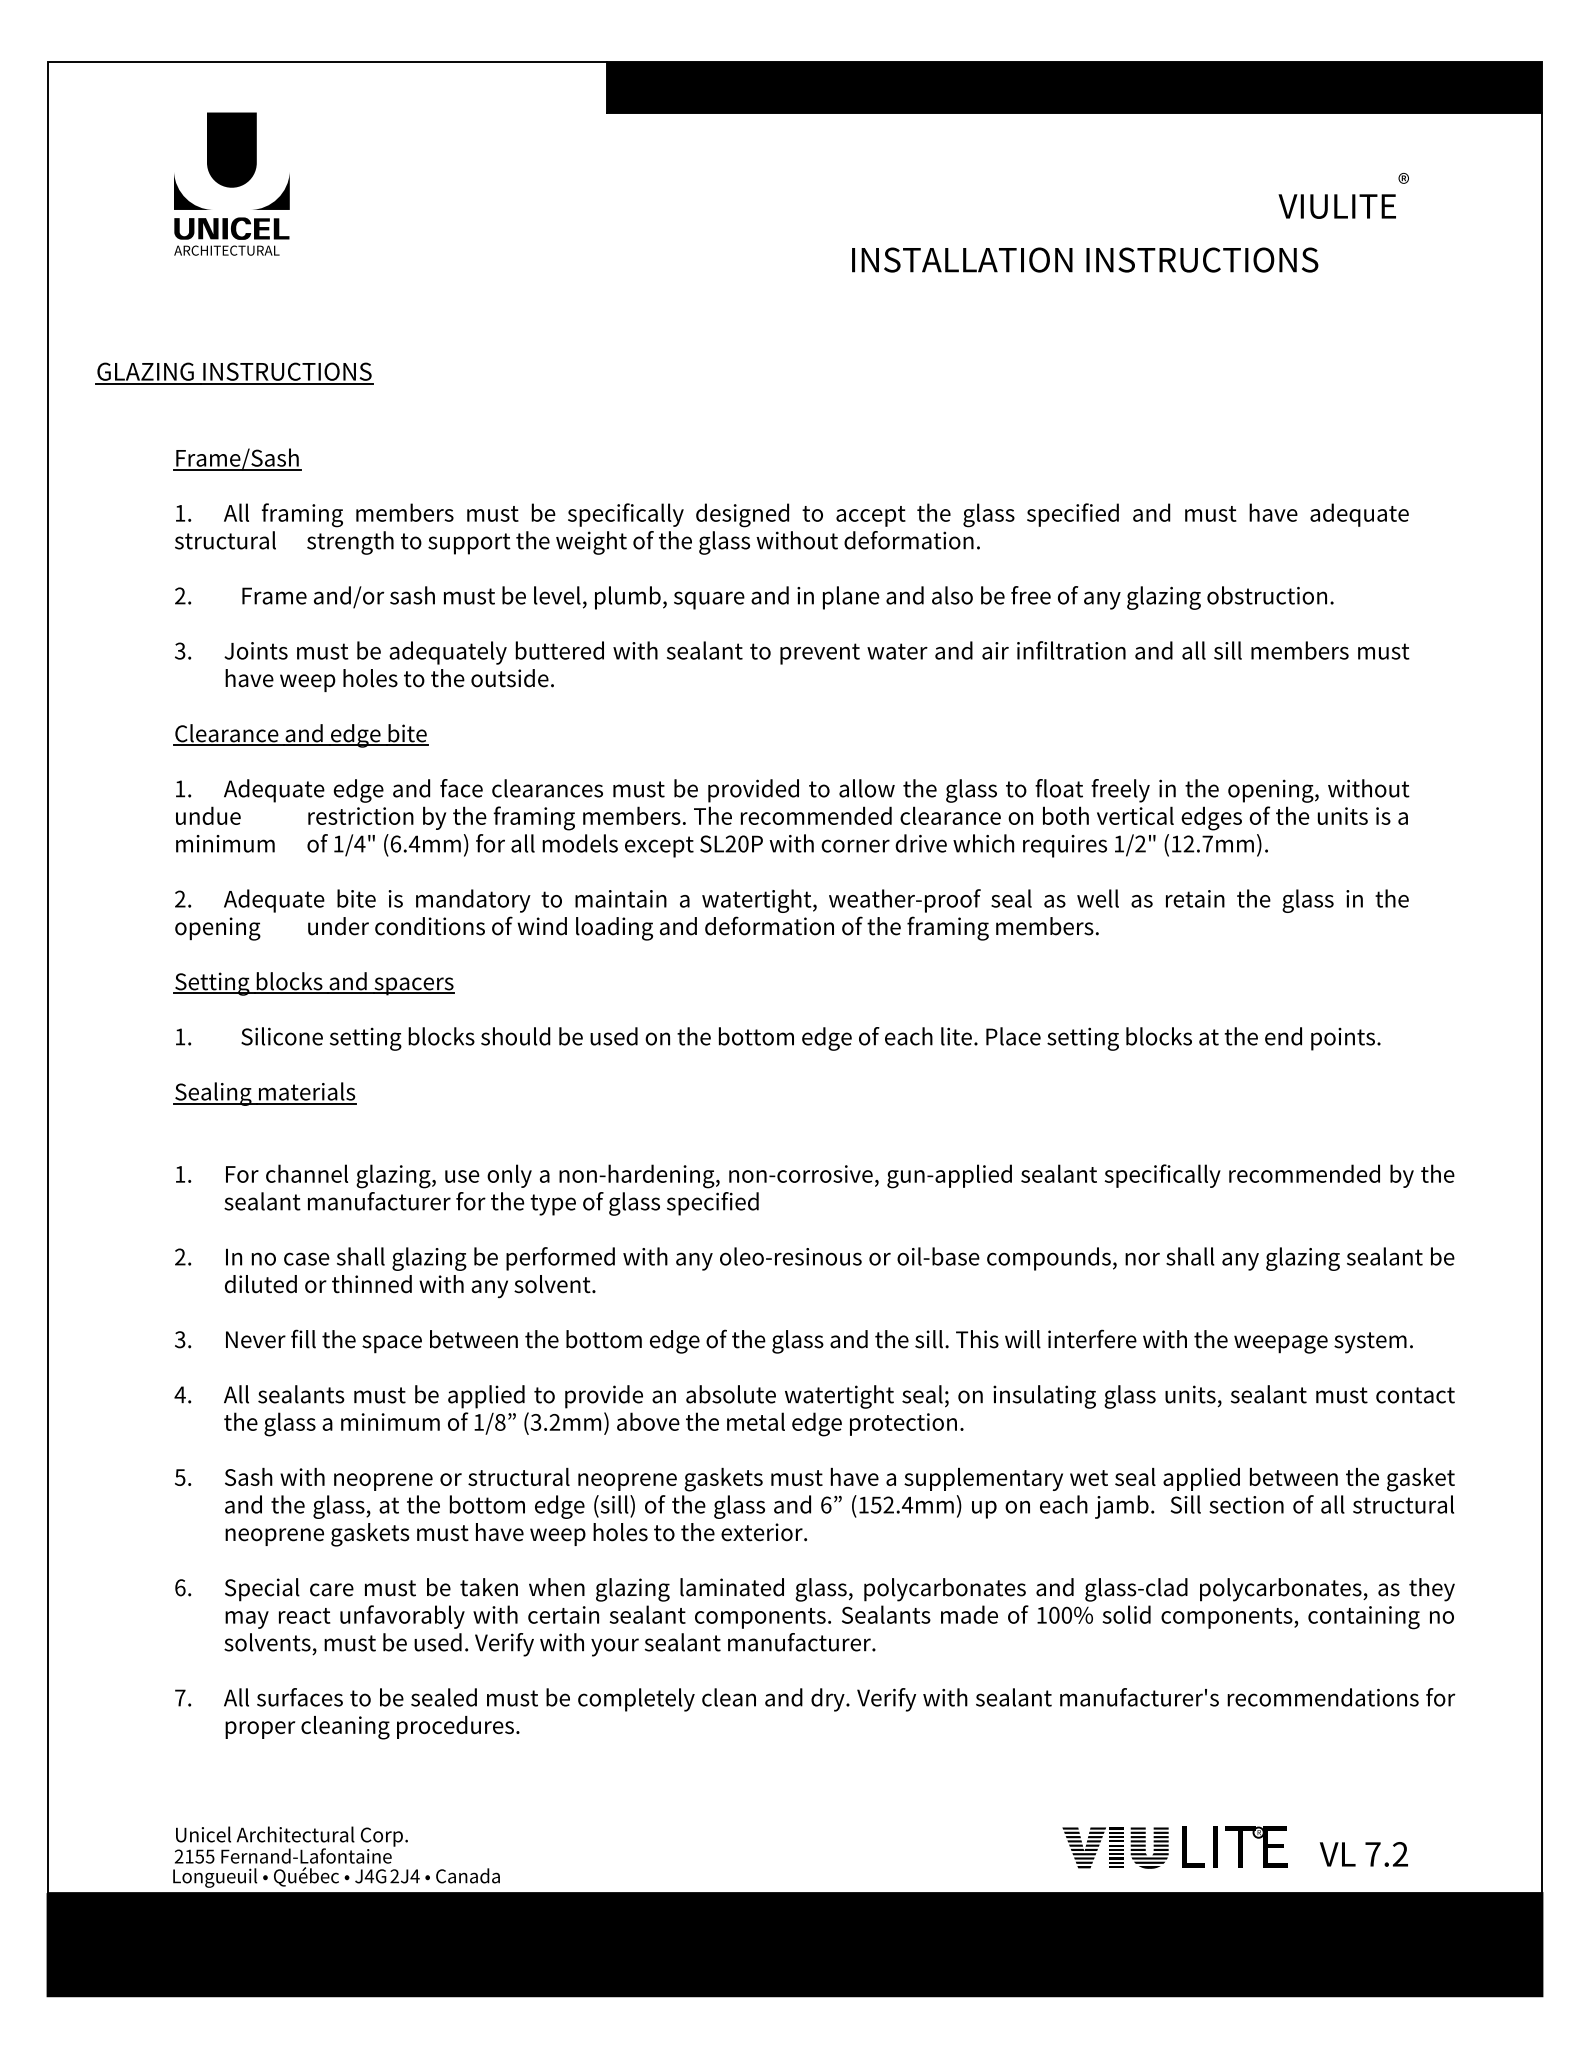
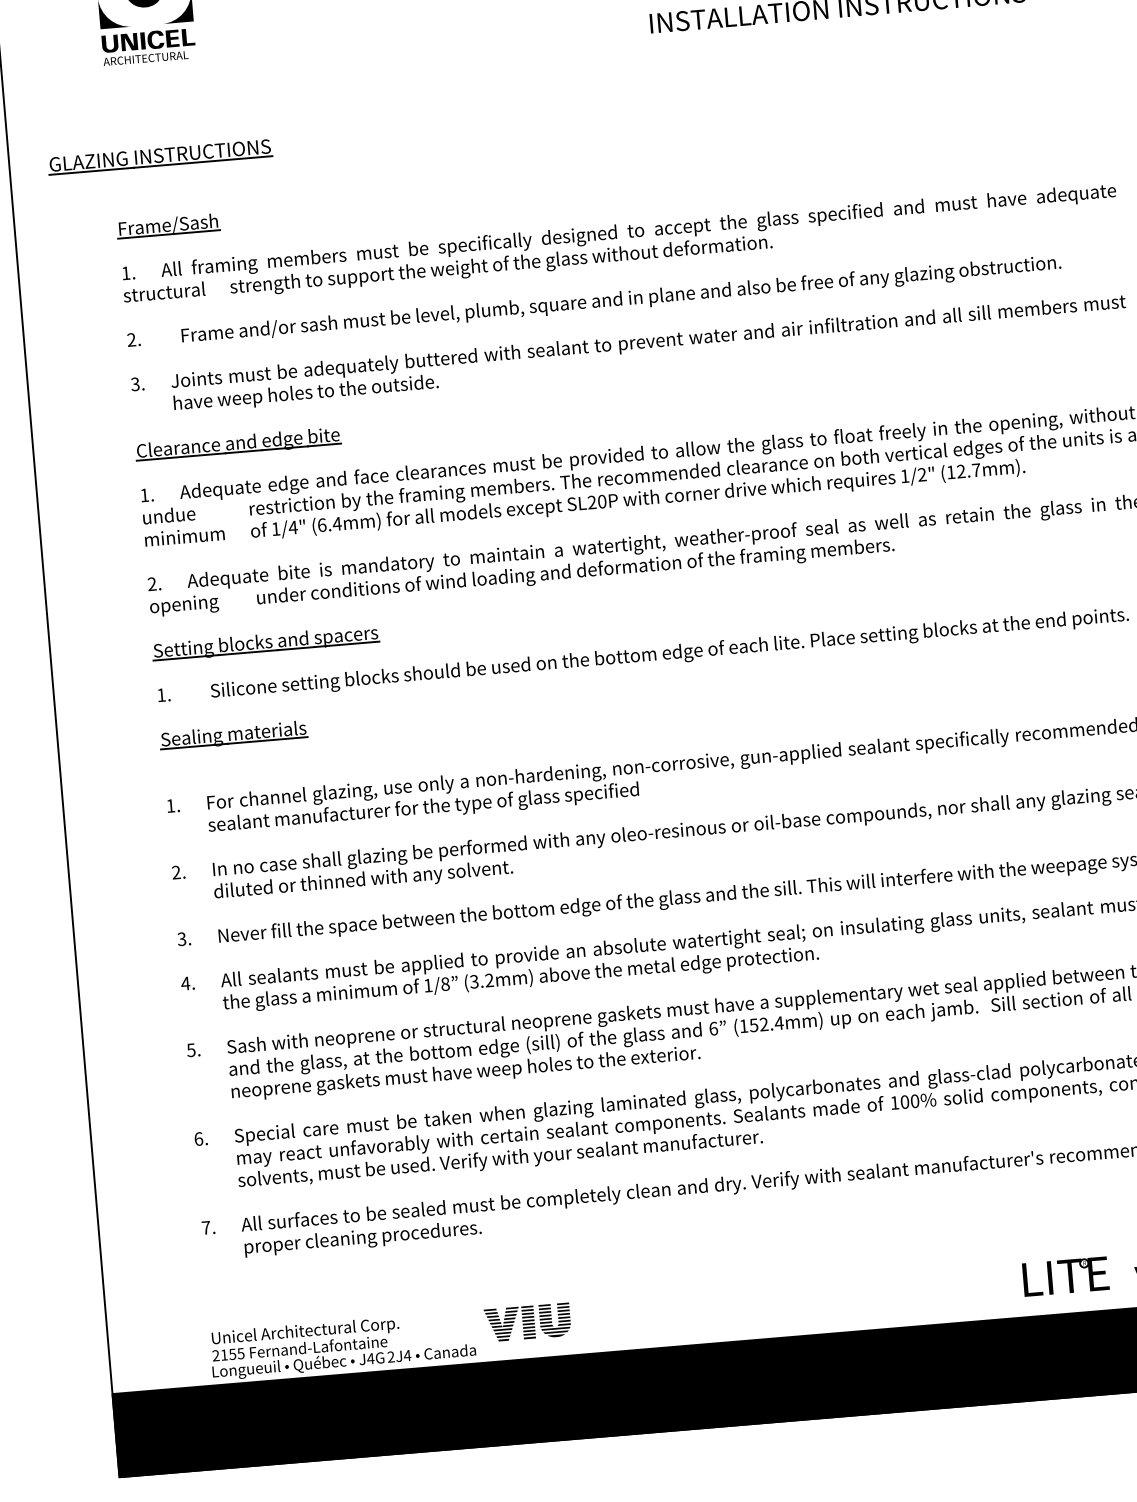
part: (1115, 1847) -> (527, 1322), moved

